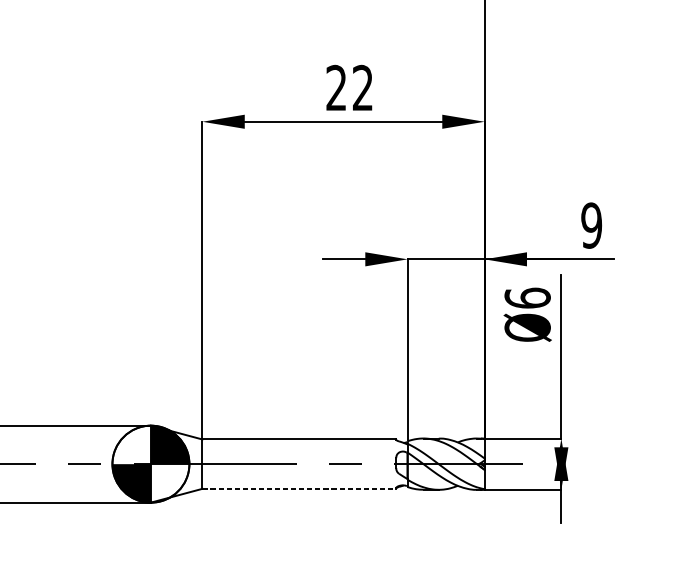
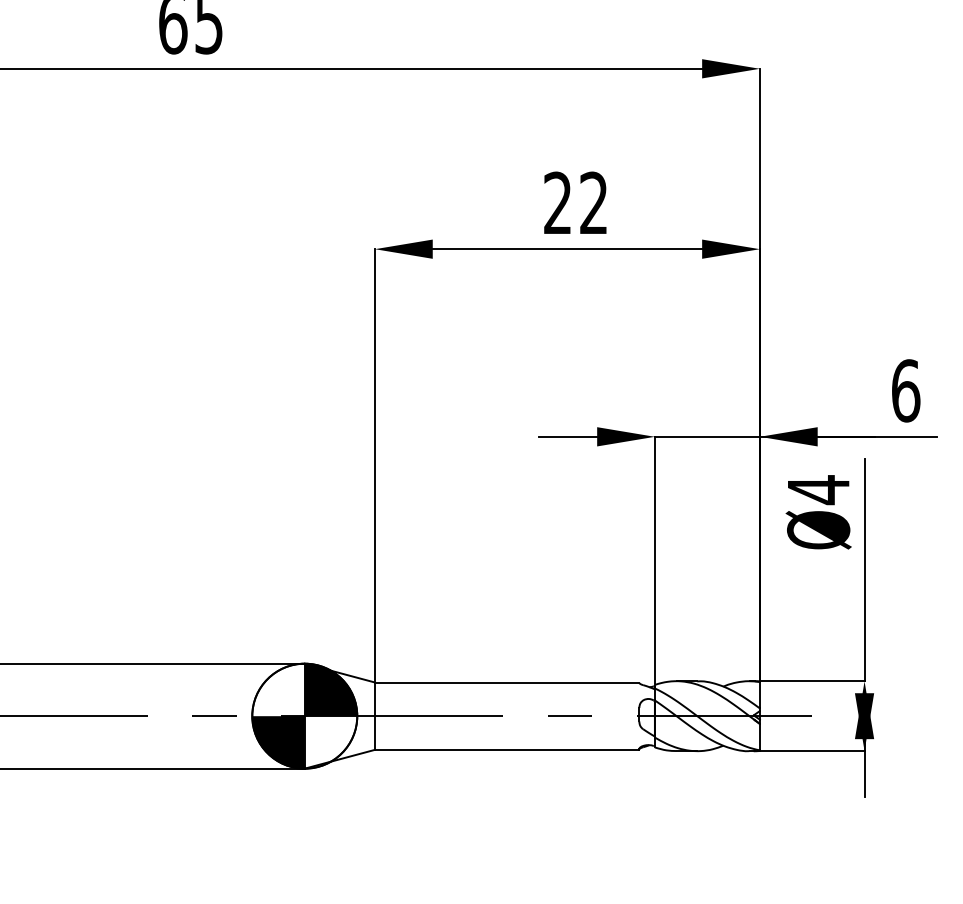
text: (591, 225) -> (905, 390), 9 -> 6
text: (527, 298) -> (818, 490), Ø6 -> Ø4
line: (299, 488) -> (507, 749), dashed -> solid

